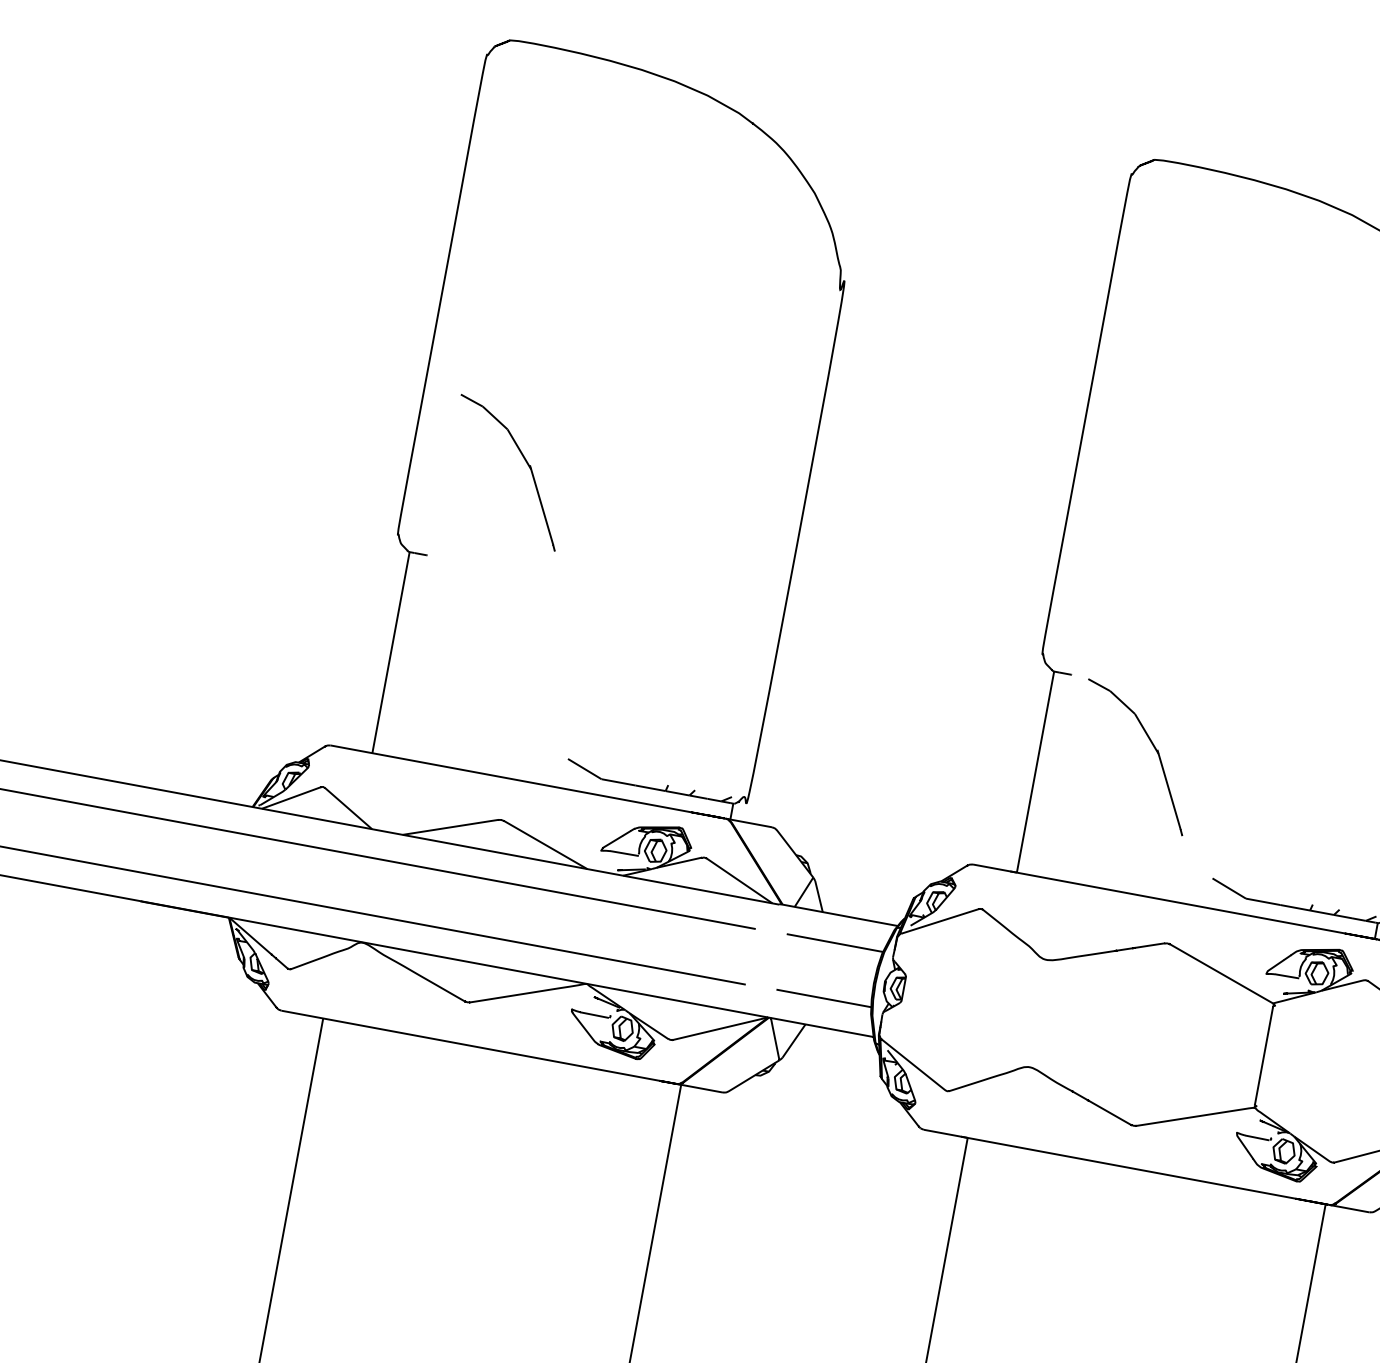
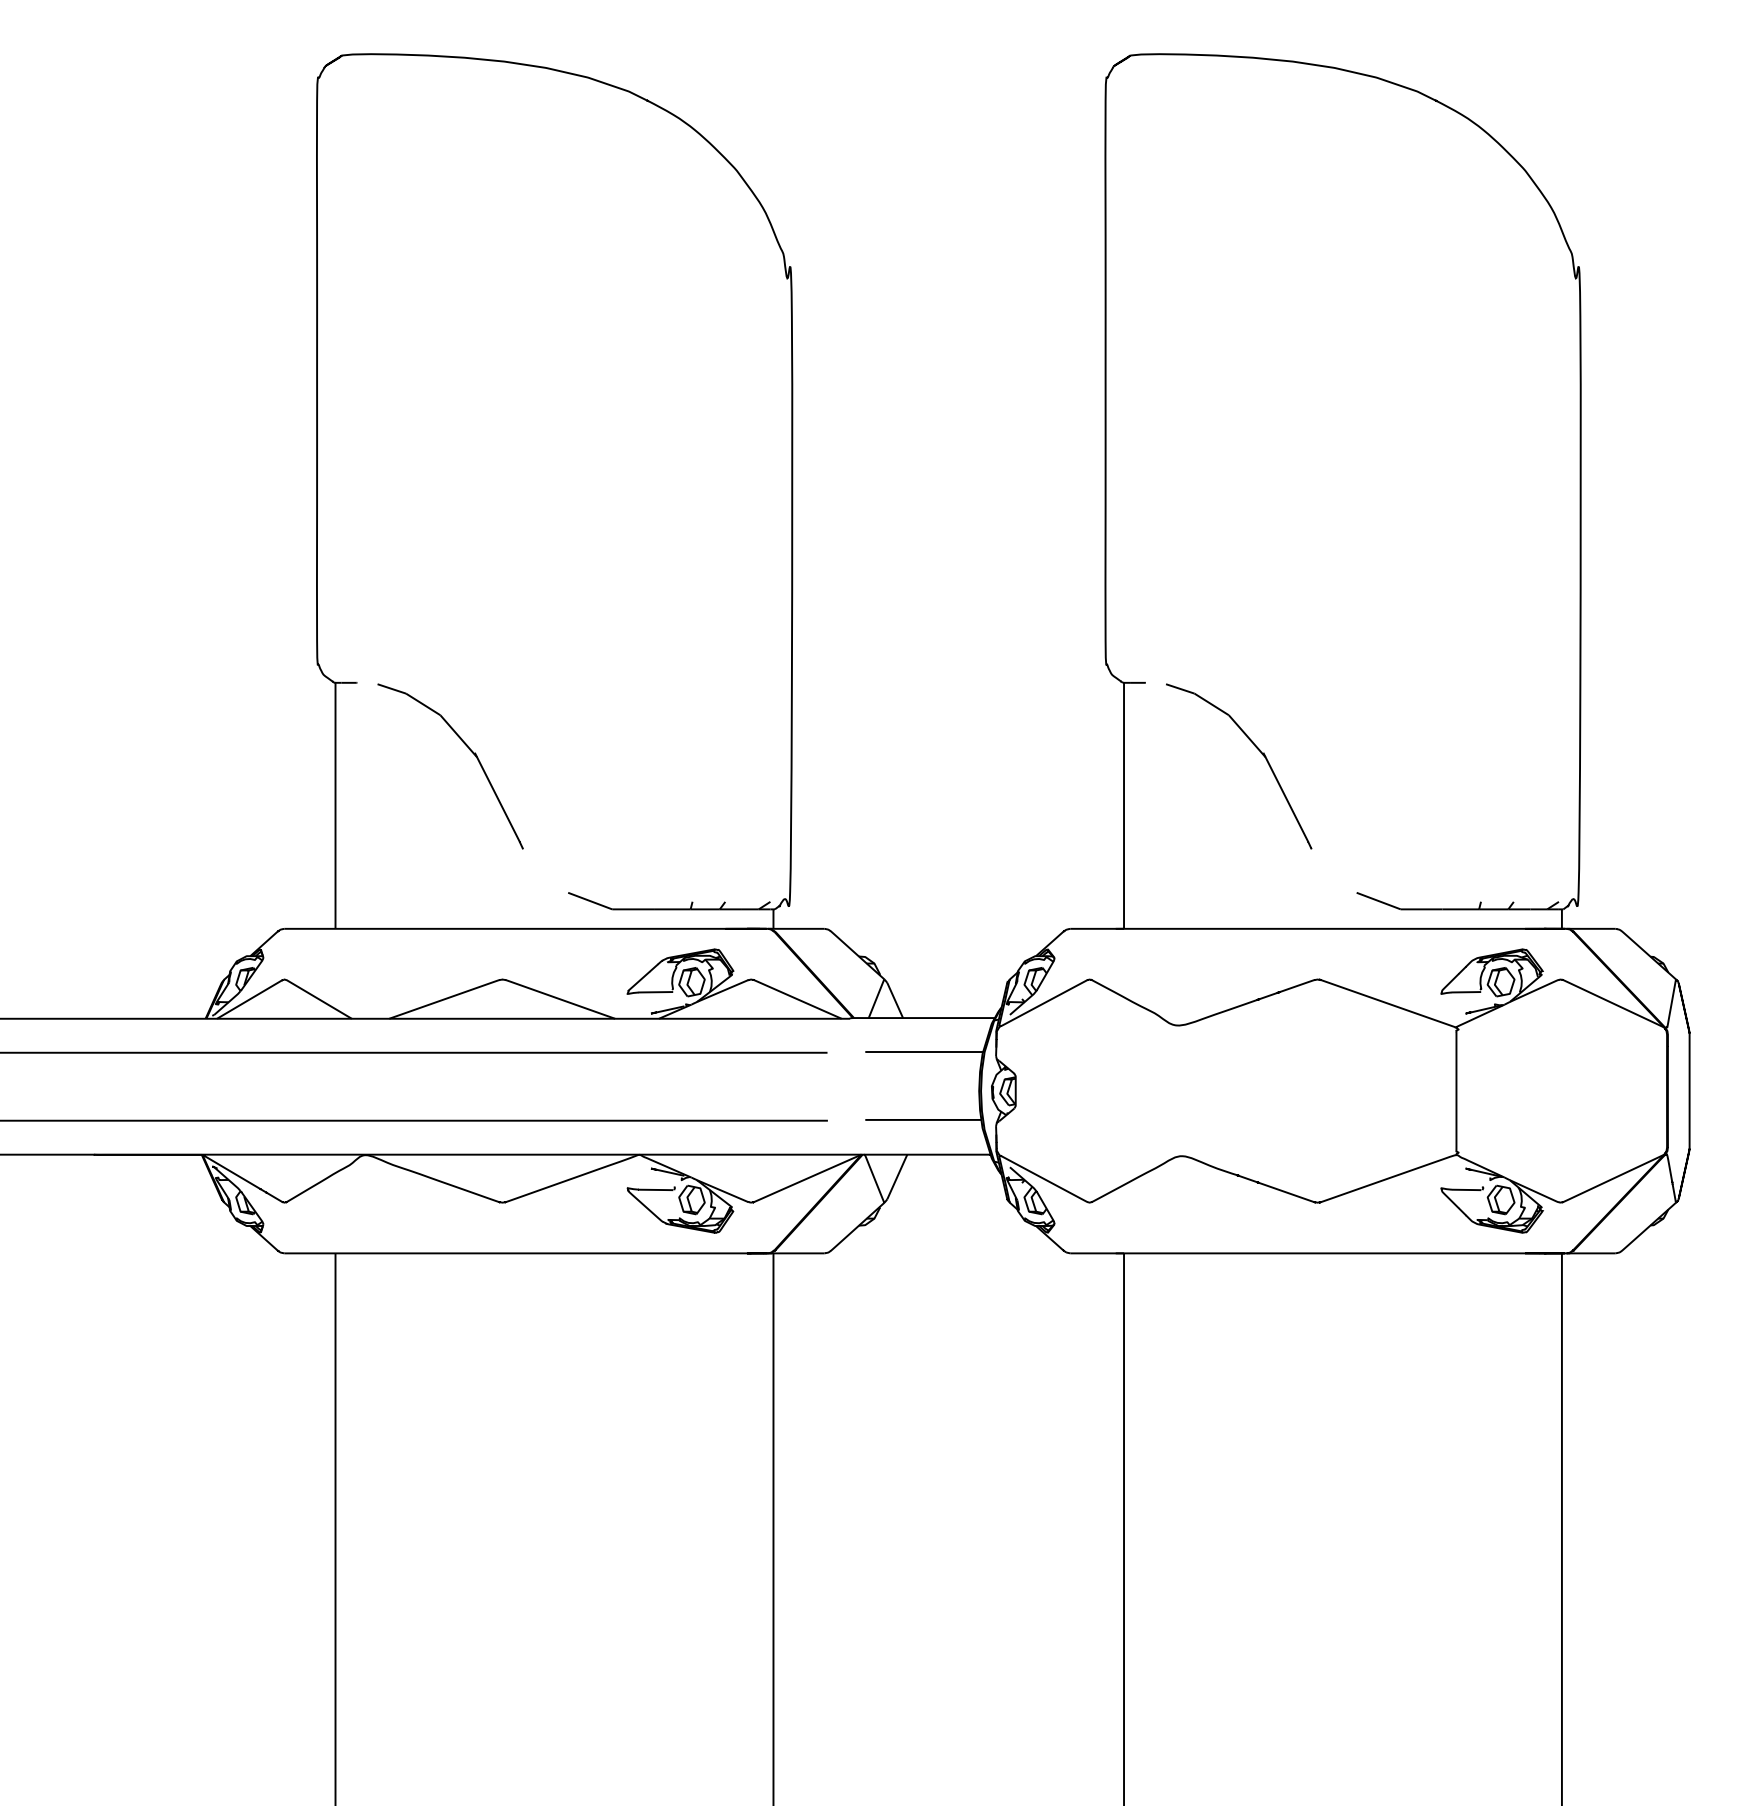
part: (525, 462) -> (469, 750), moved

